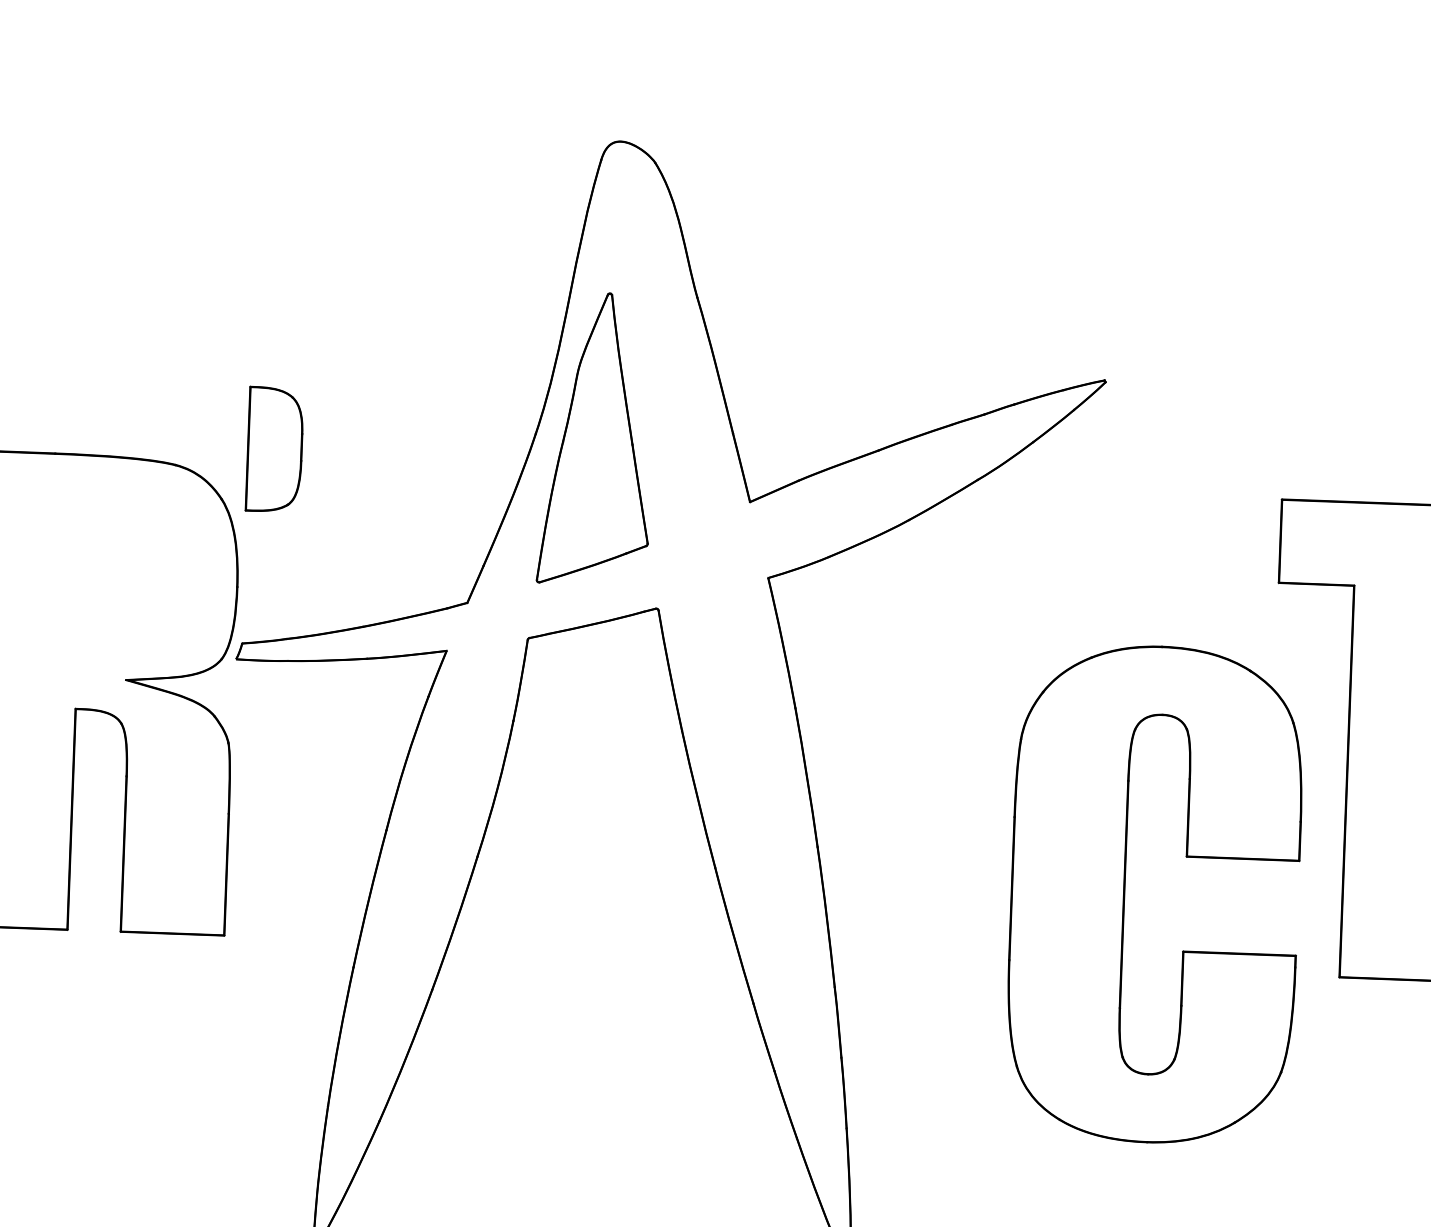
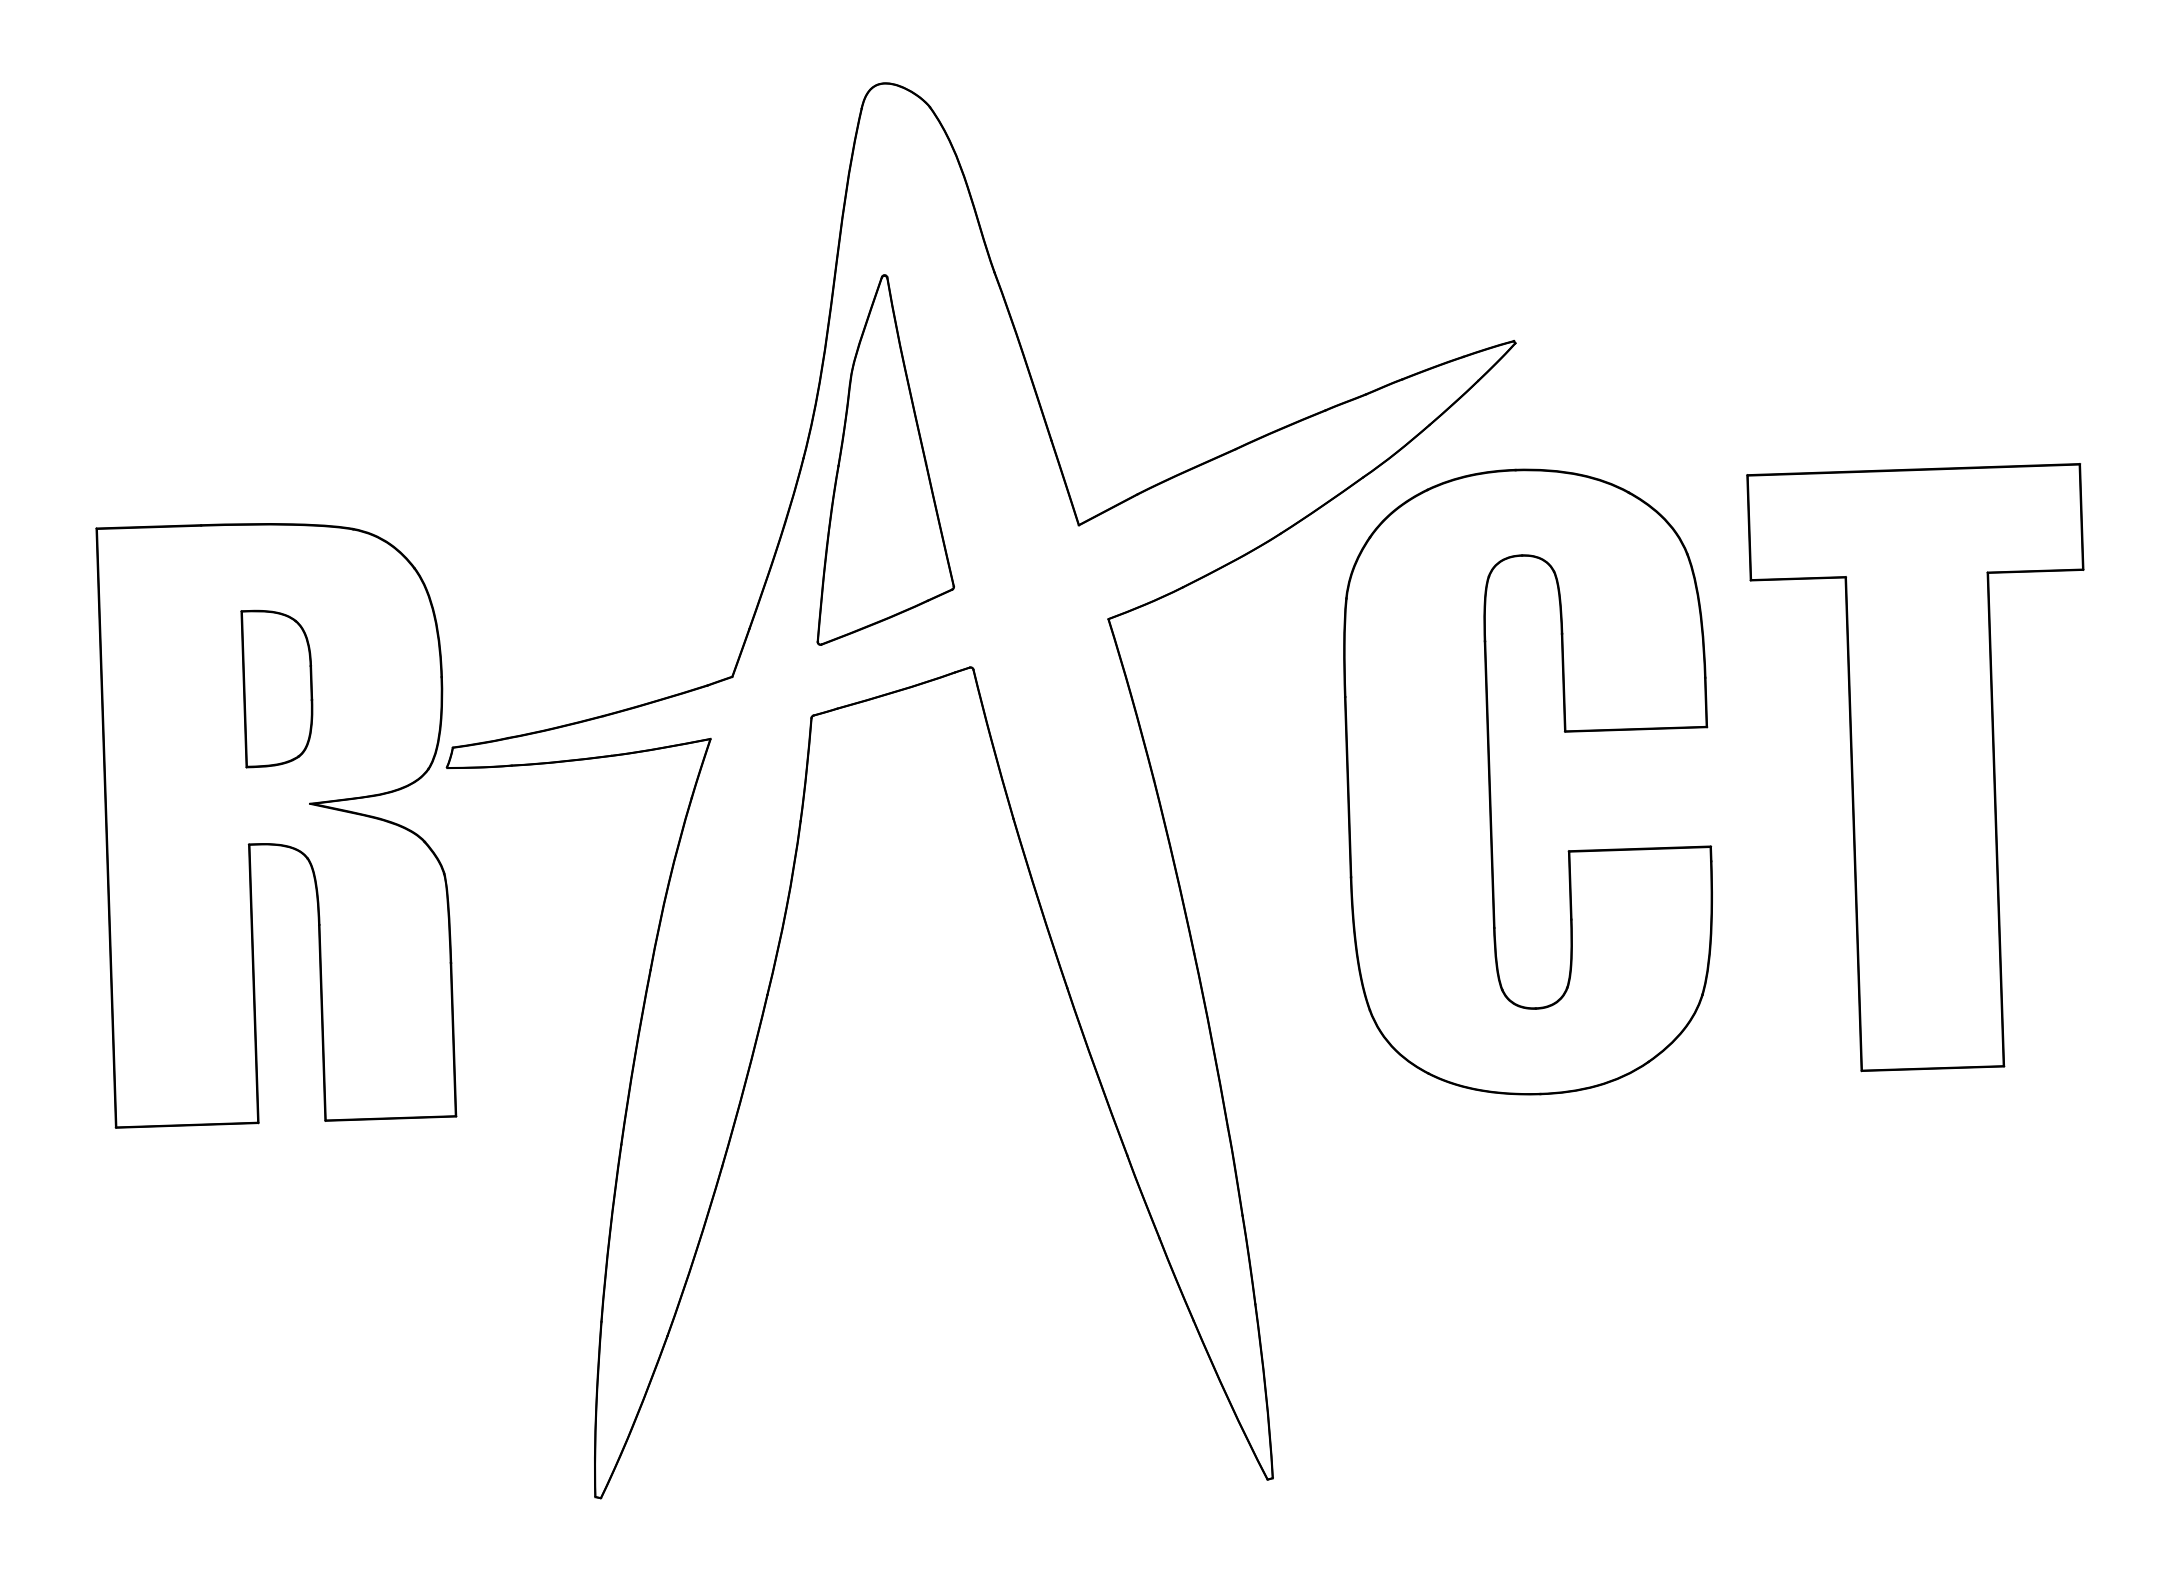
part: (273, 449) -> (276, 688), moved
part: (1124, 892) -> (1490, 781), moved

